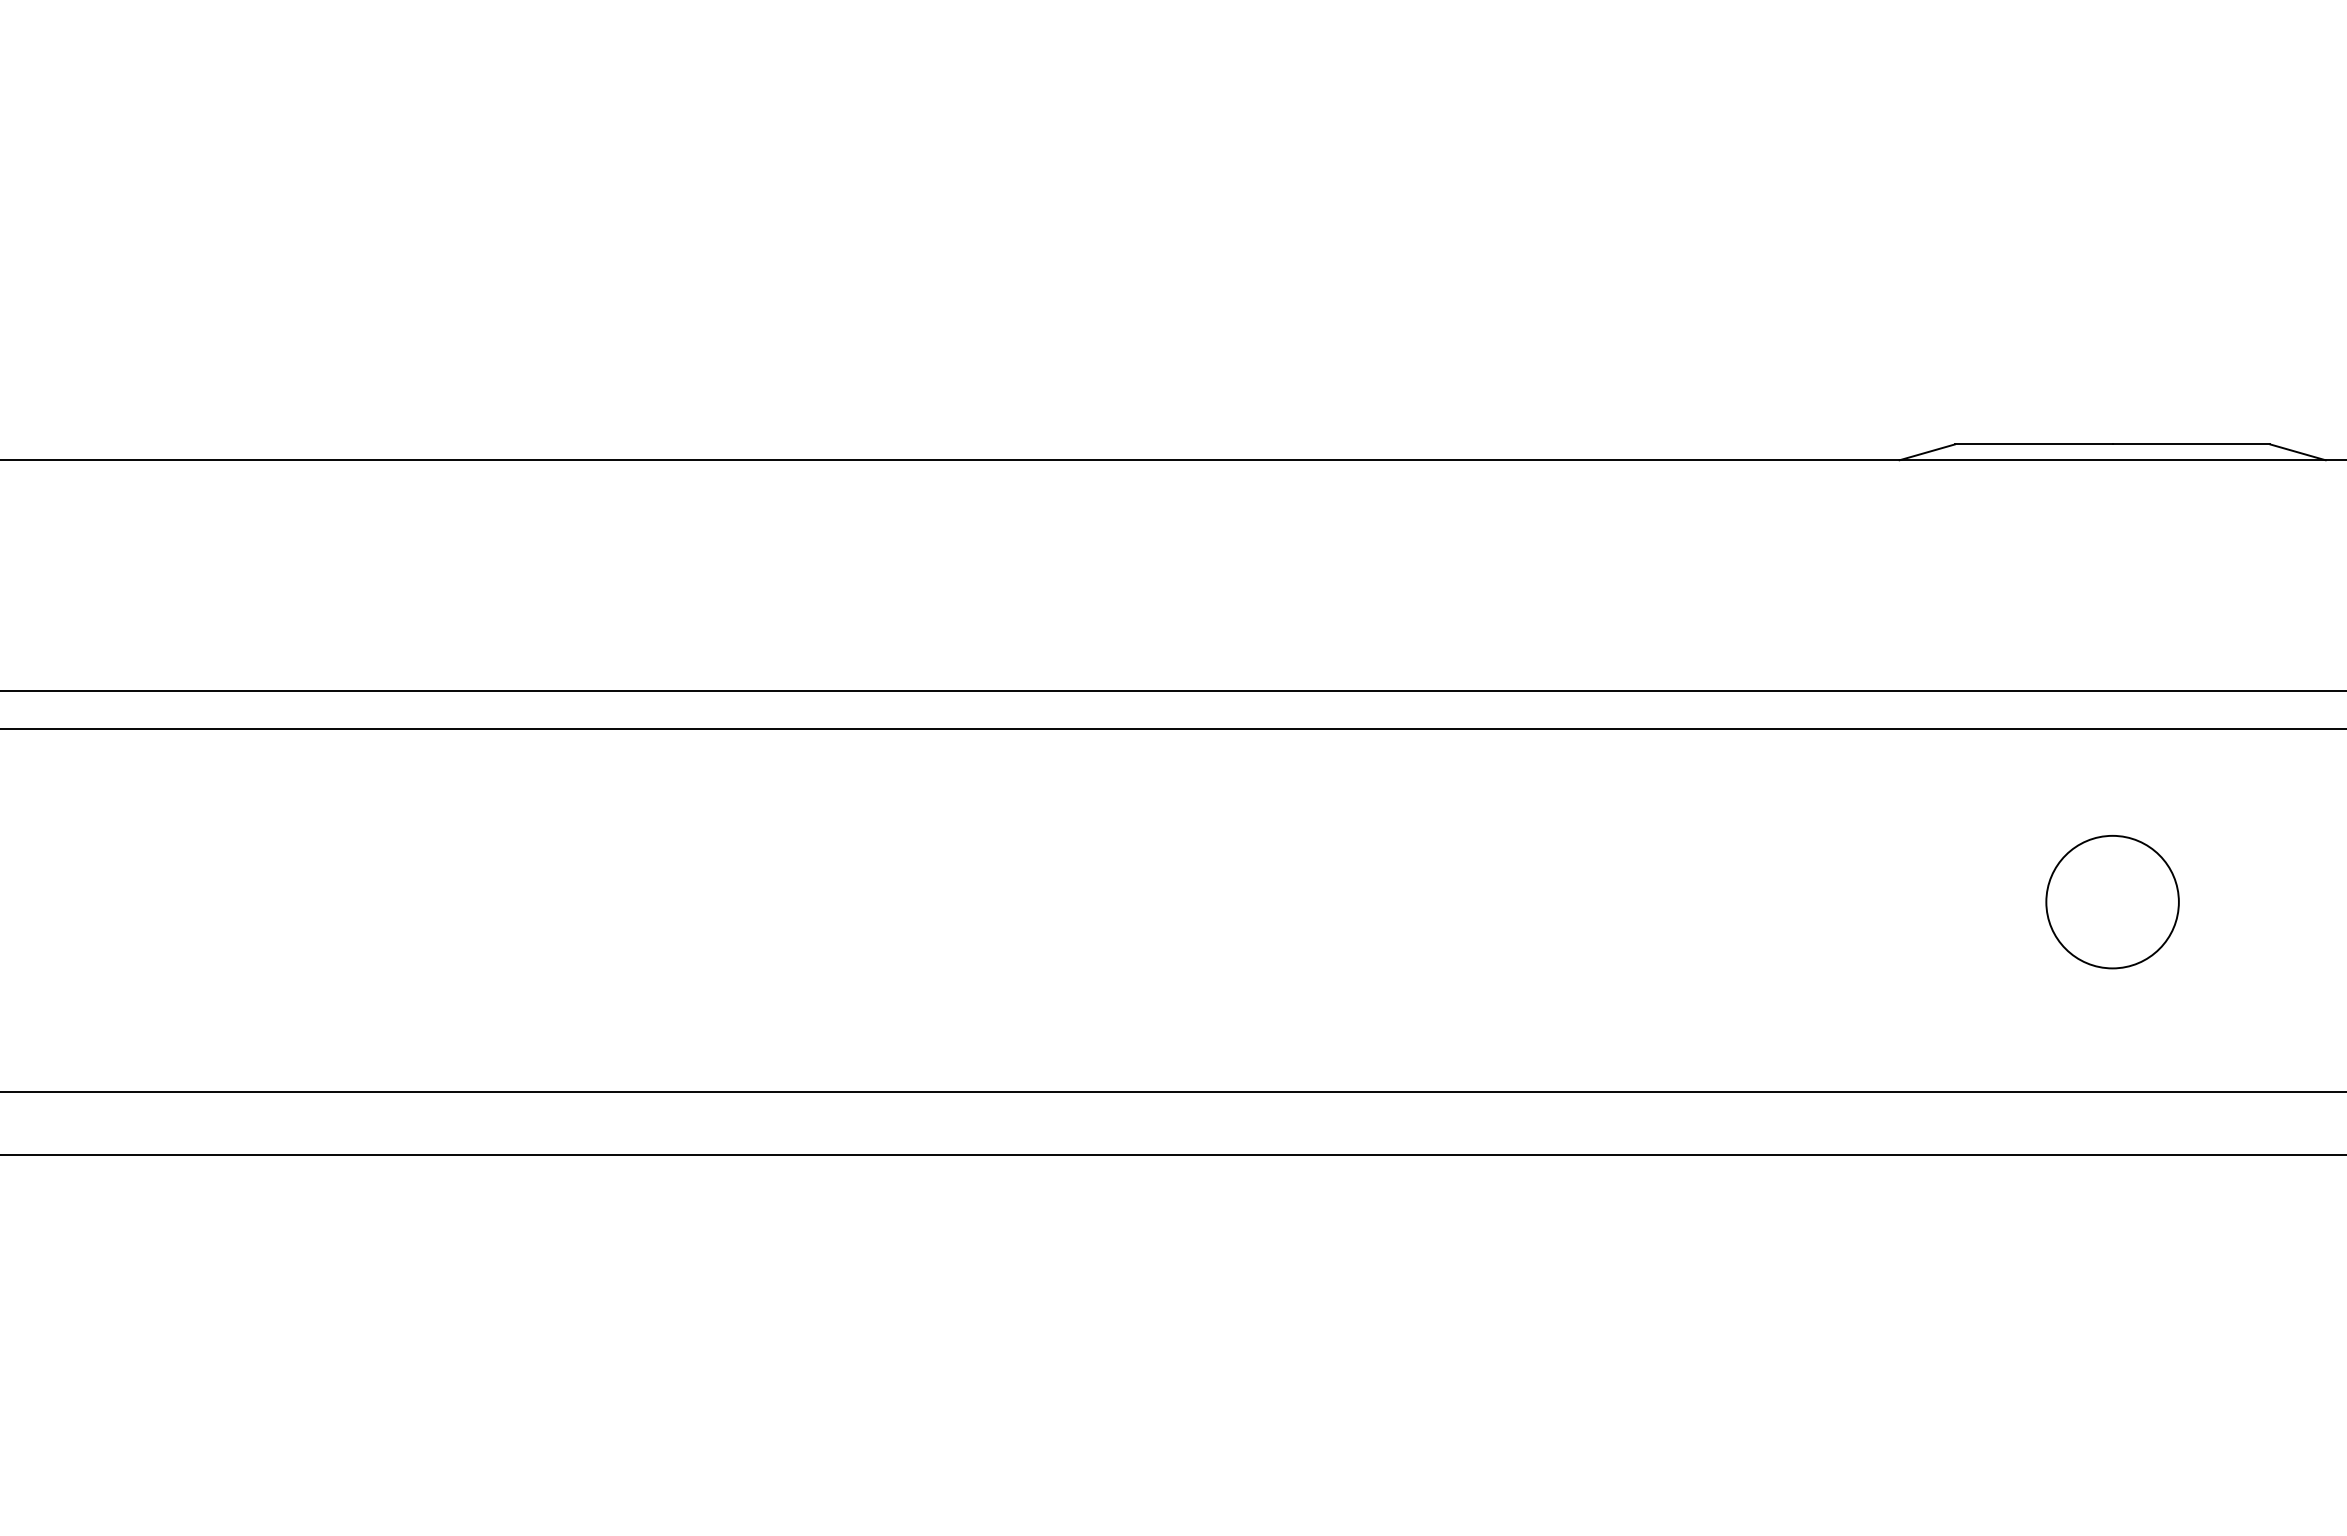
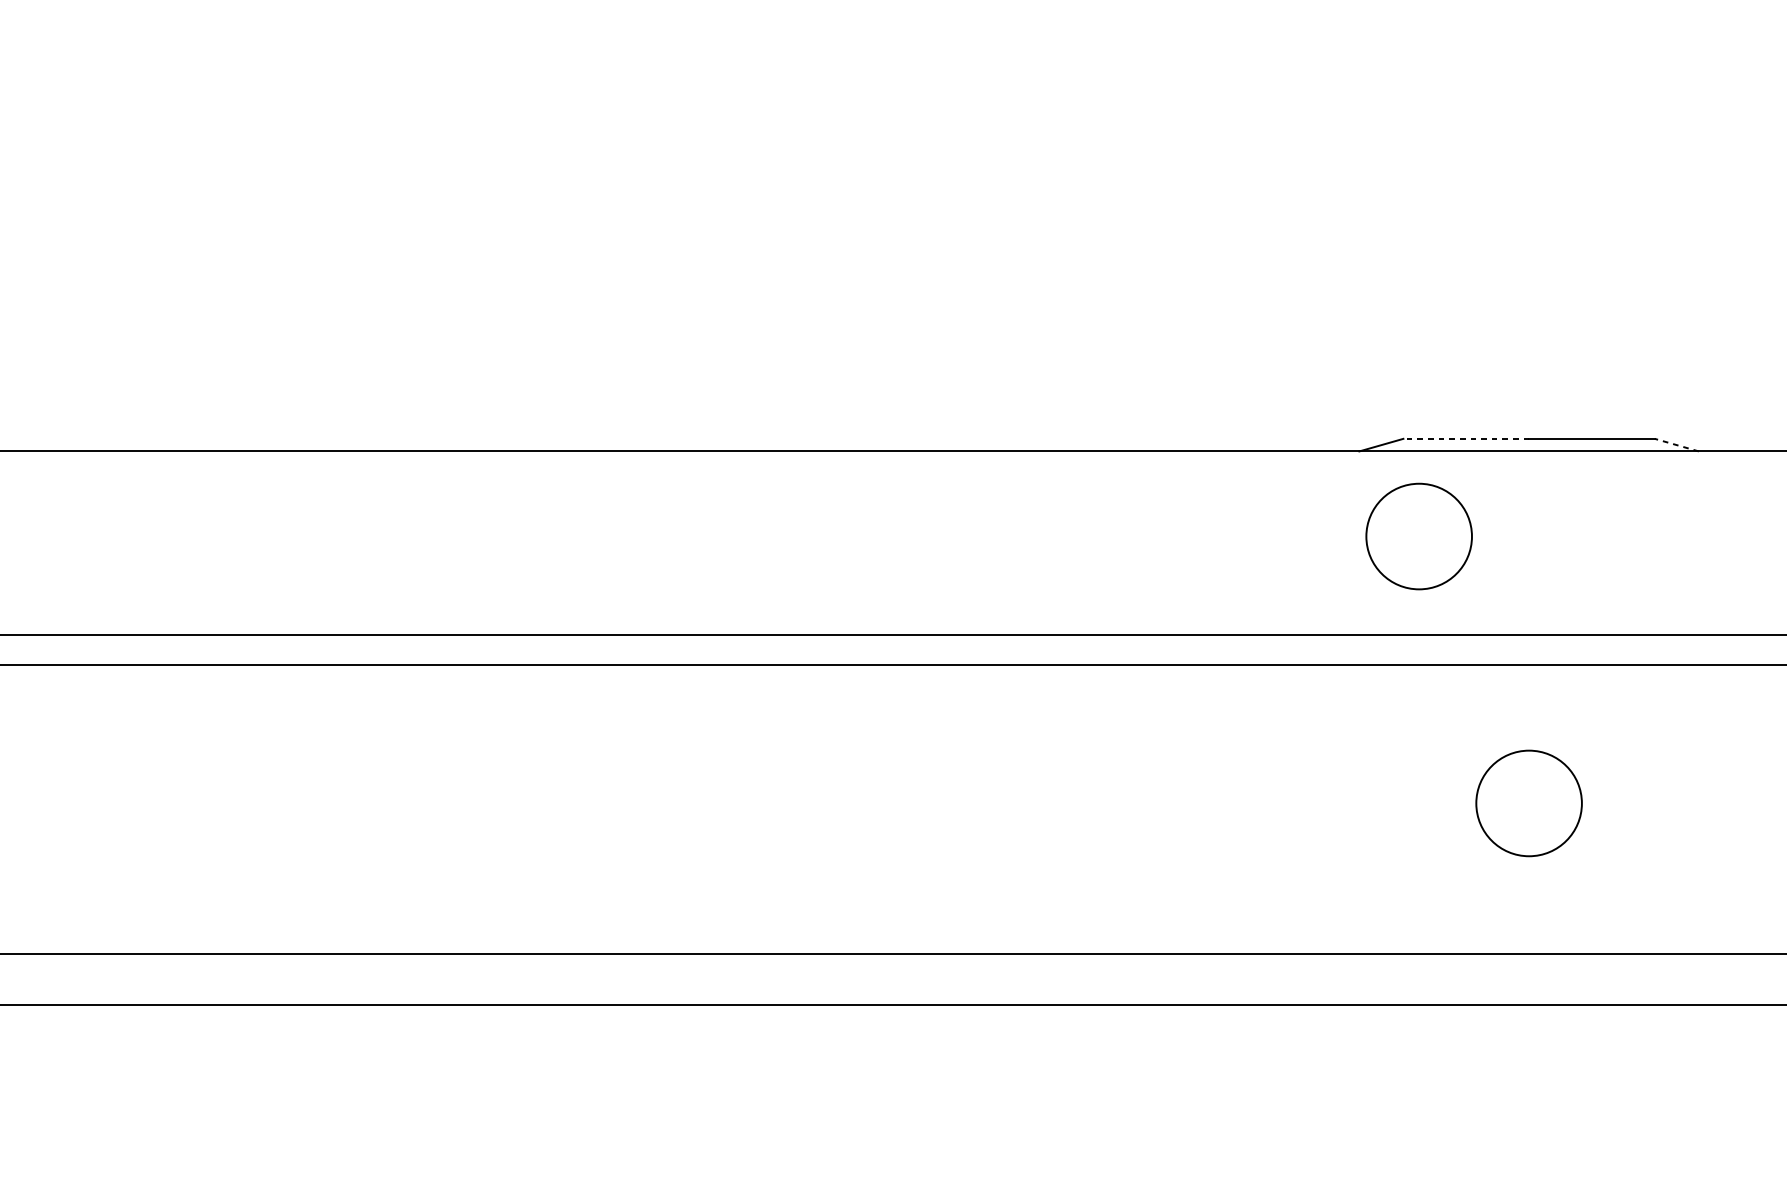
line: (2033, 444) -> (1466, 438), solid -> dashed
line: (2298, 452) -> (1677, 445), solid -> dashed
circle: (1974, 567) -> (1419, 536), added

